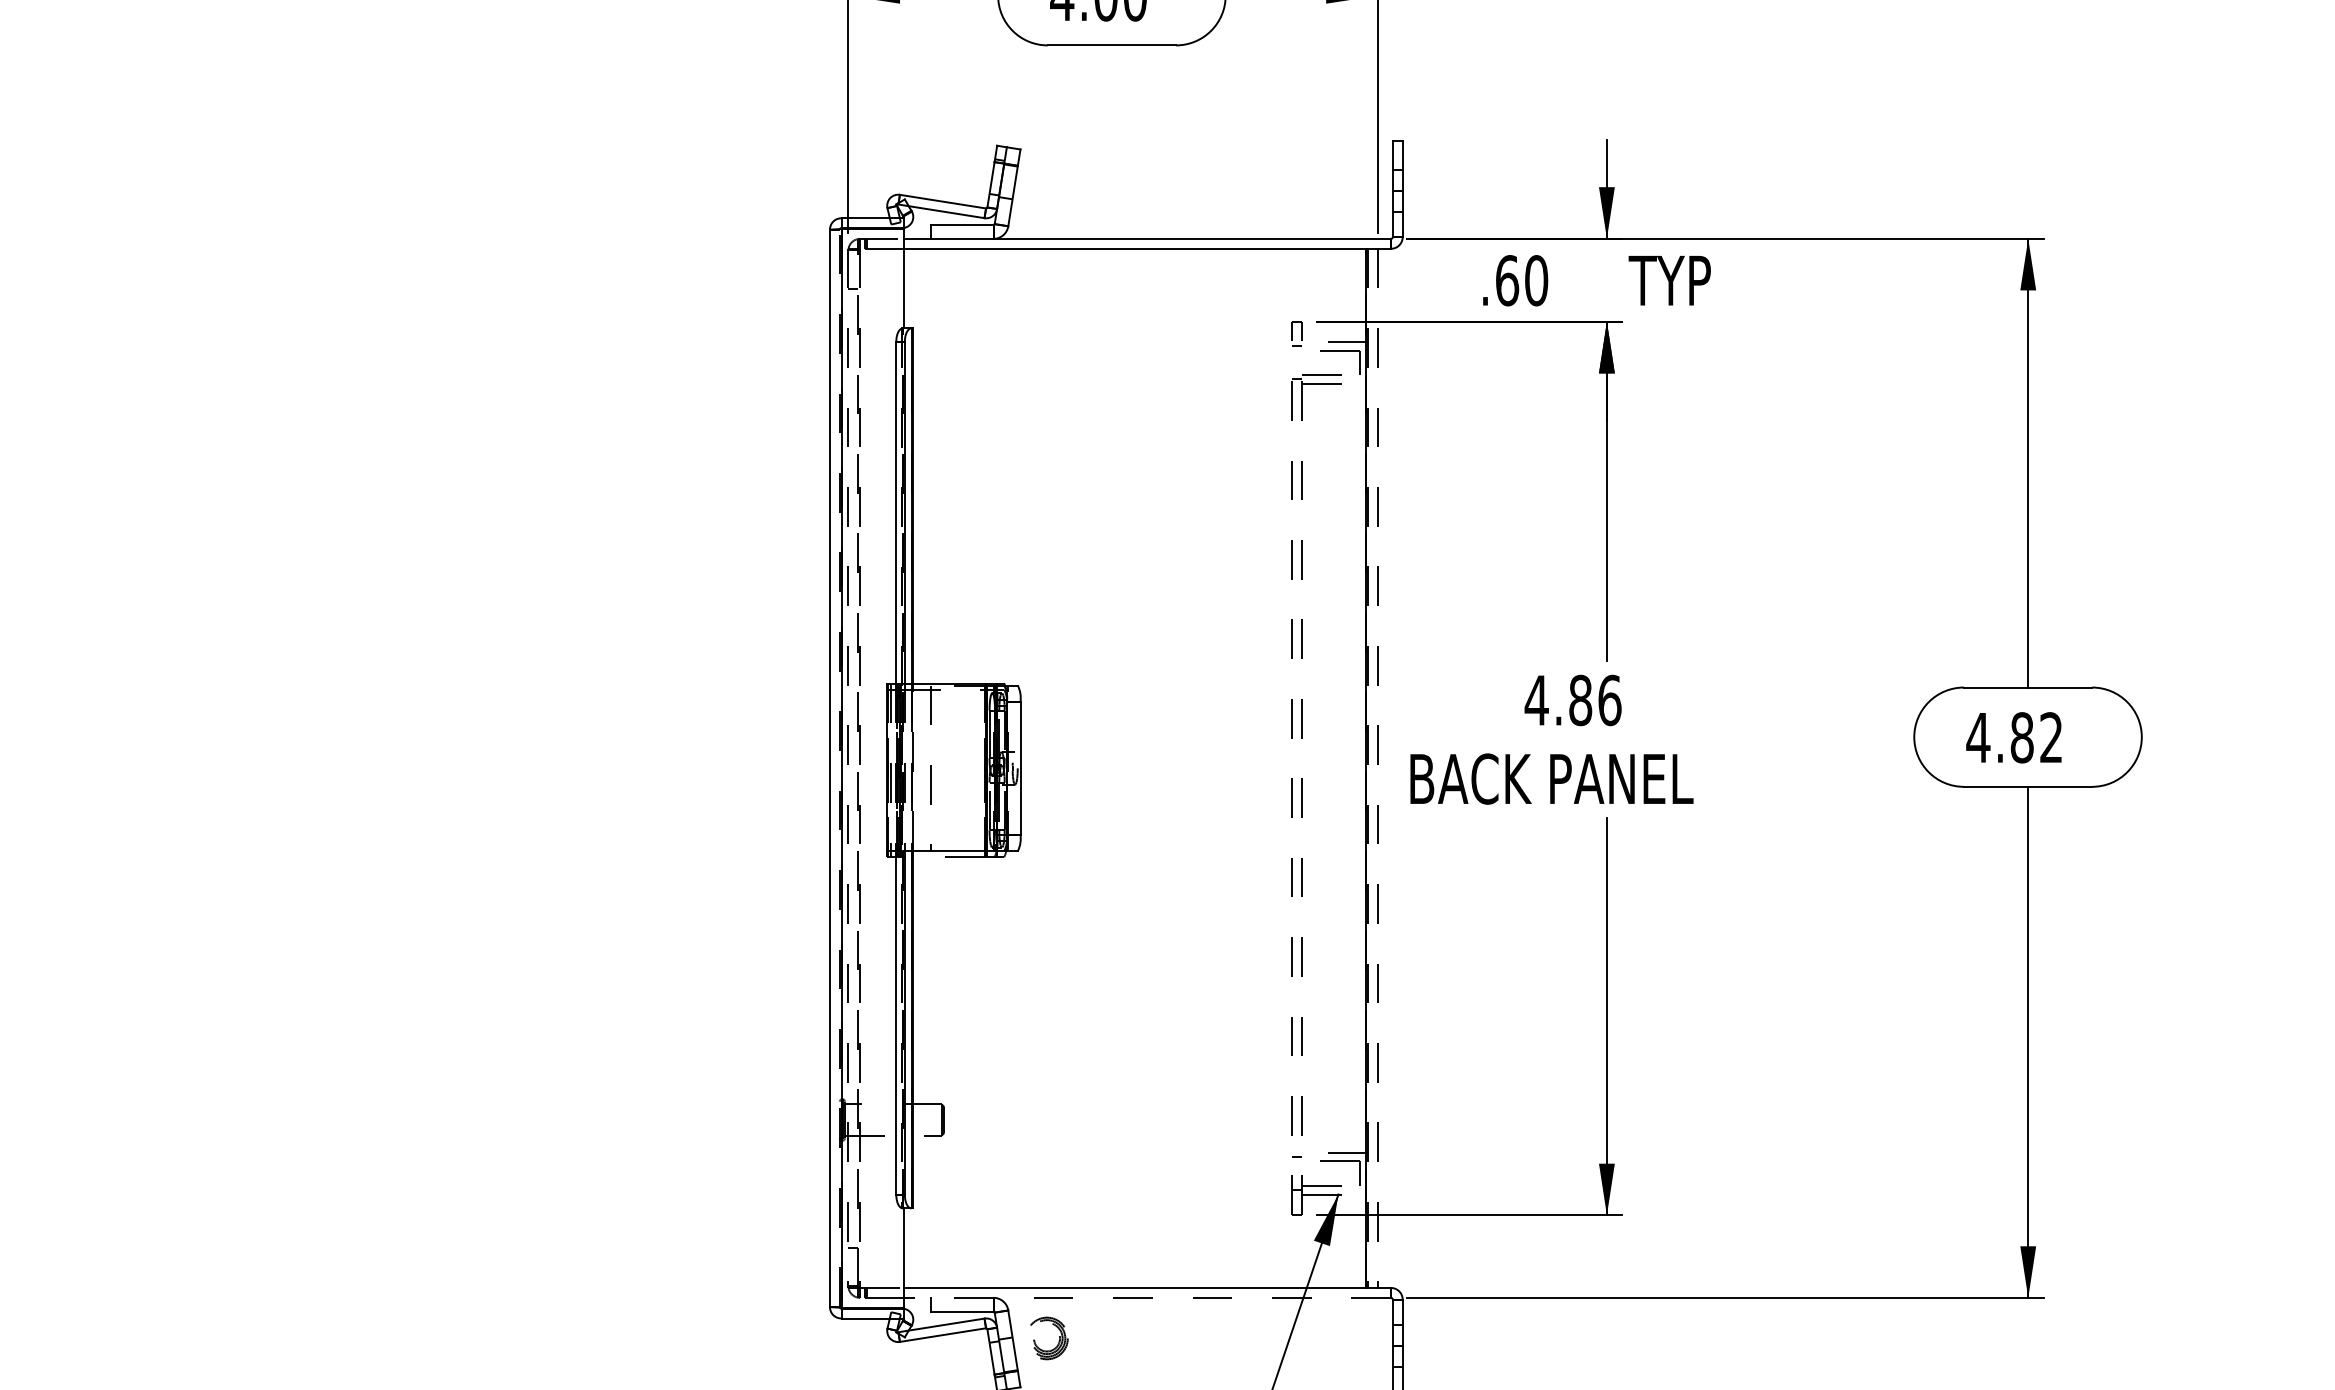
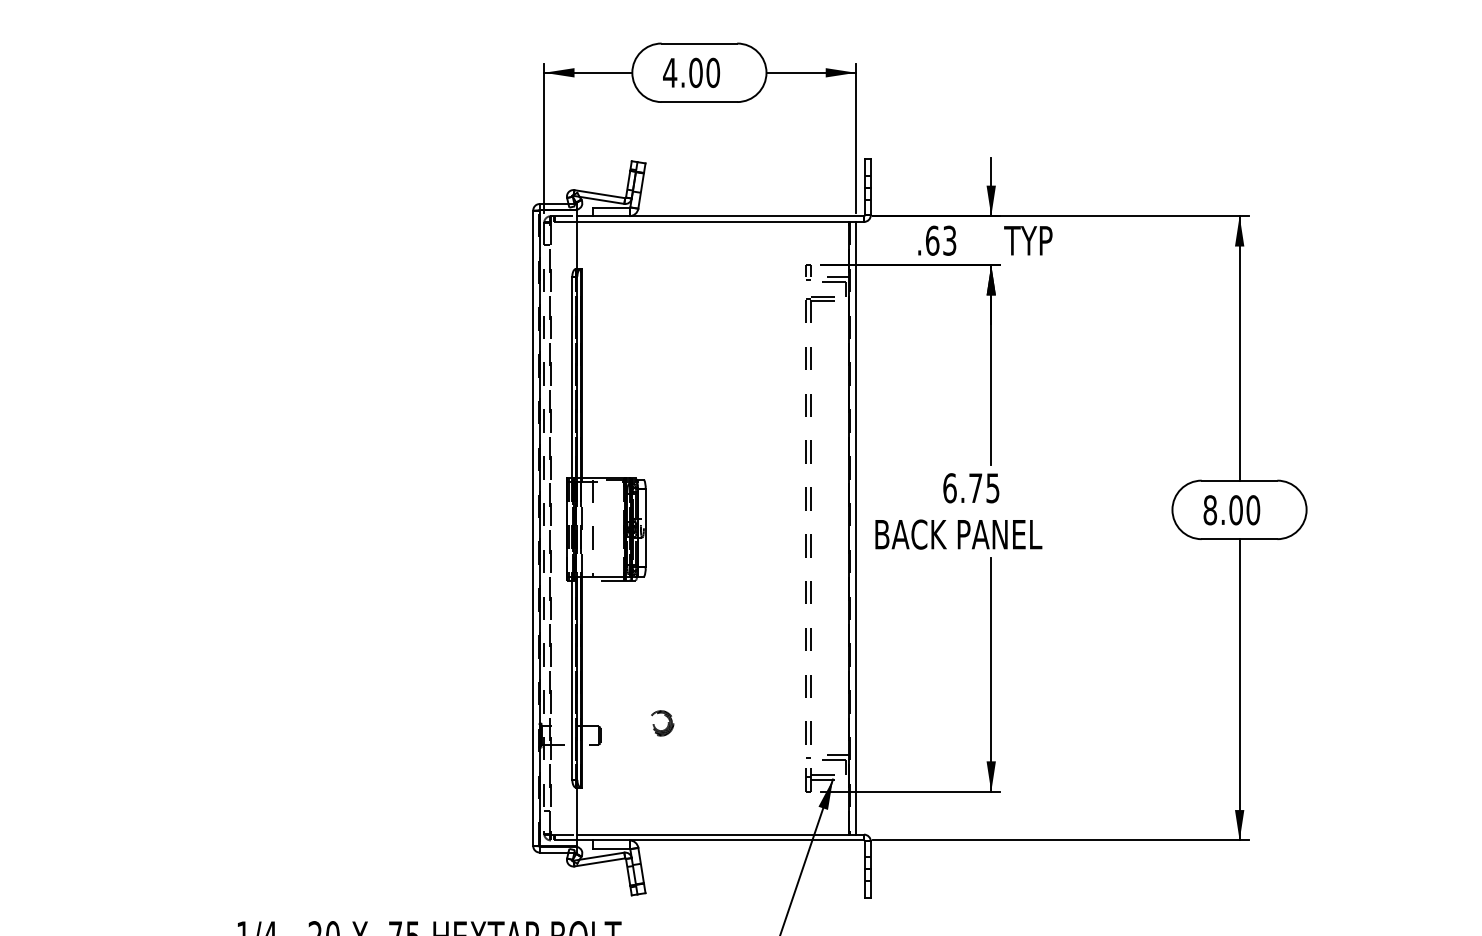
text: (1536, 280) -> (949, 240), .60 -> .63
text: (1571, 700) -> (970, 488), 4.86 -> 6.75
text: (2014, 738) -> (1231, 510), 4.82 -> 8.00
line: (1378, 768) -> (856, 528), dashed -> solid
line: (1147, 1297) -> (720, 840), dashed -> solid
part: (1049, 1338) -> (662, 723), moved

